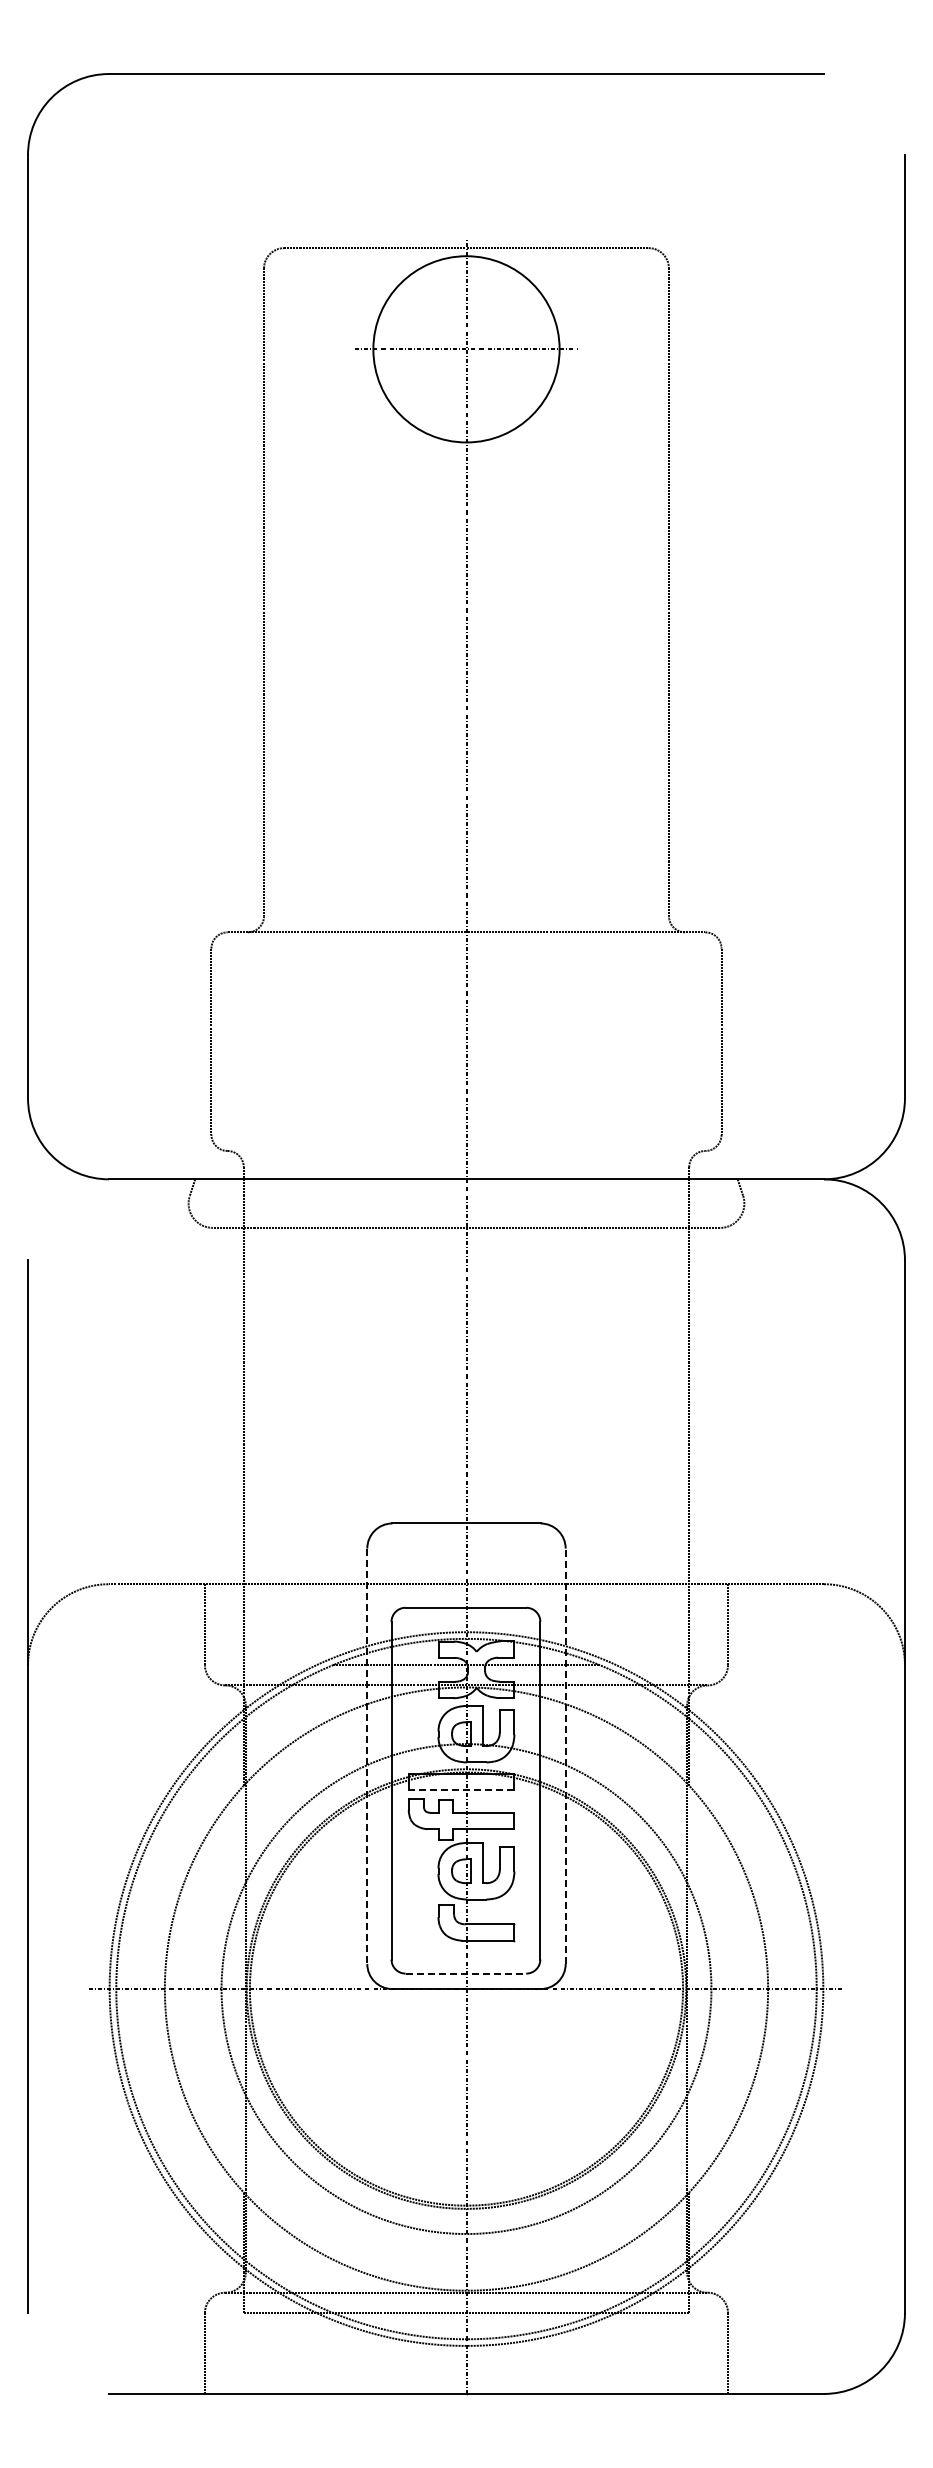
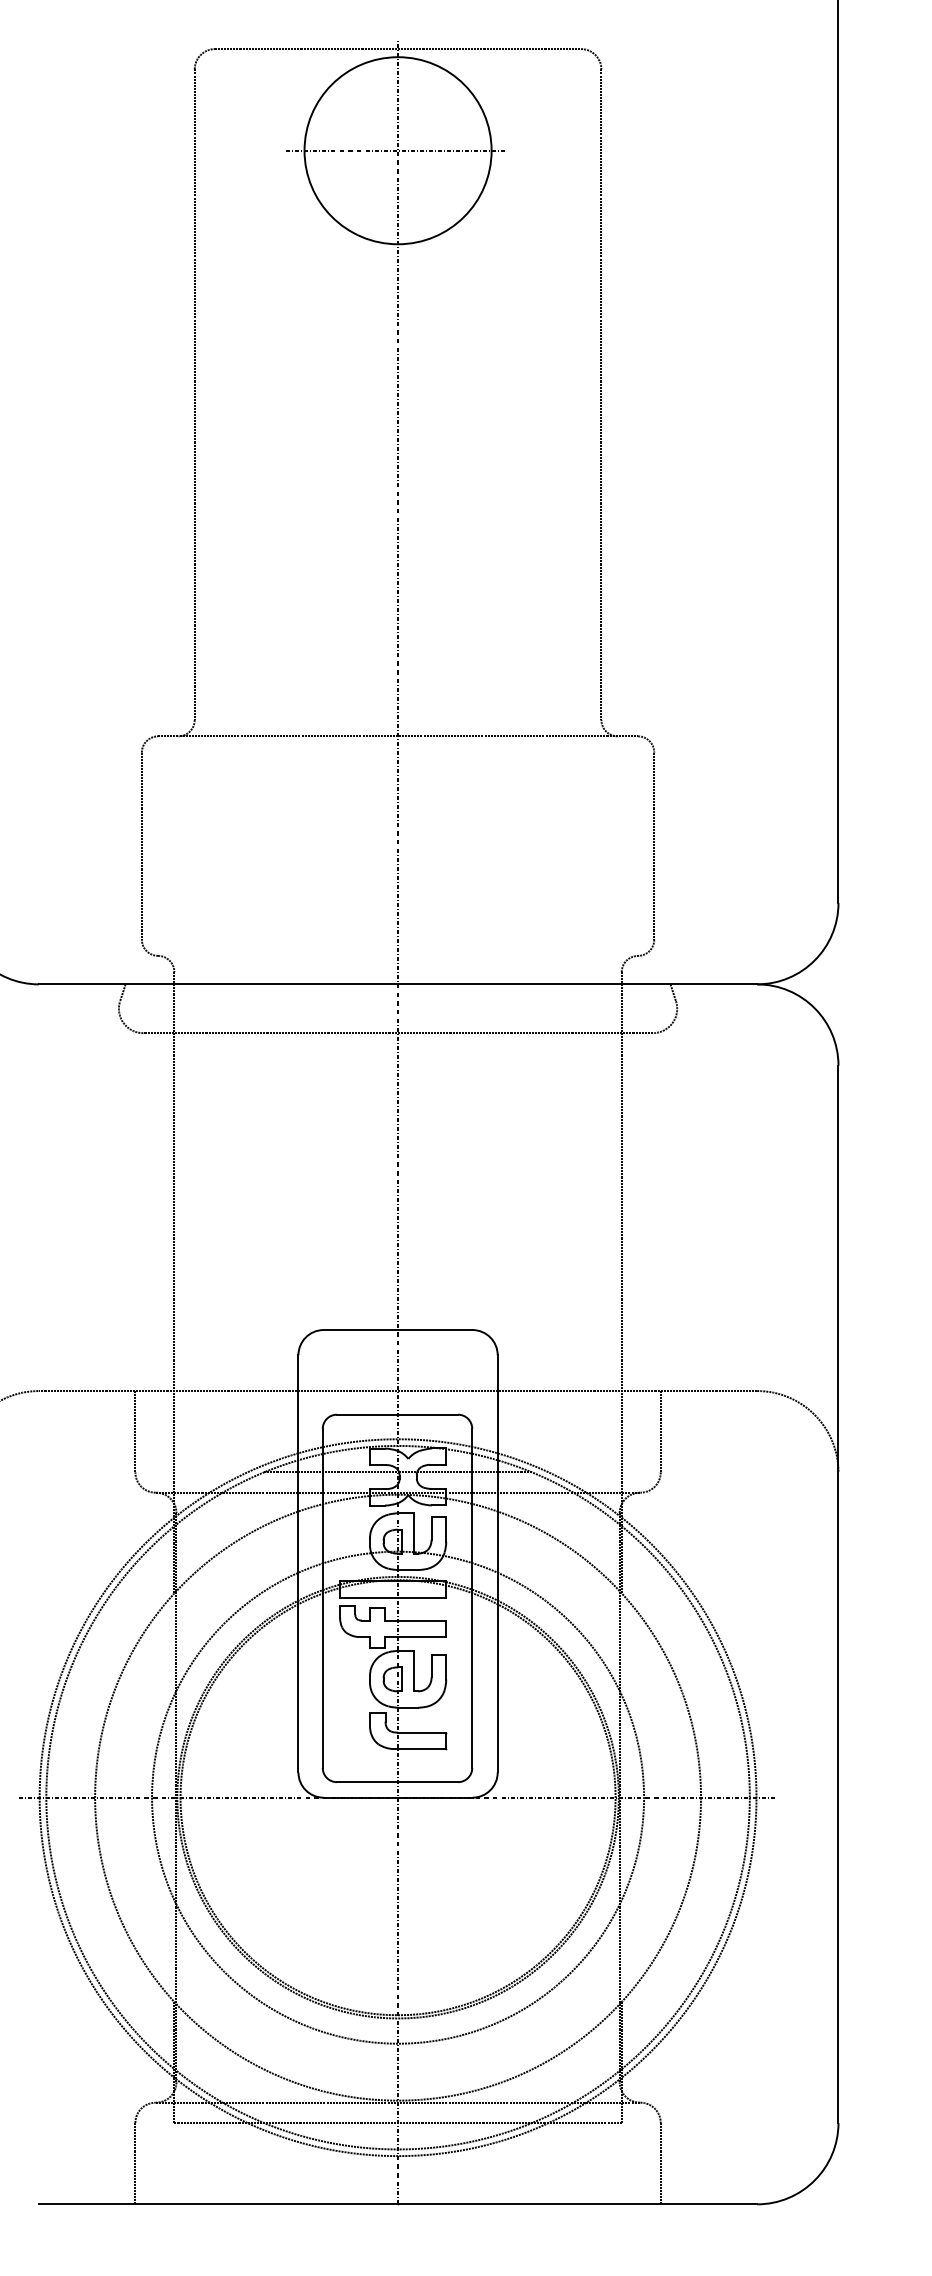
line: (367, 1756) -> (298, 1564), dashed -> solid
line: (565, 1756) -> (497, 1564), dashed -> solid
line: (461, 1790) -> (393, 1598), dashed -> solid
line: (466, 1973) -> (398, 1782), dashed -> solid

